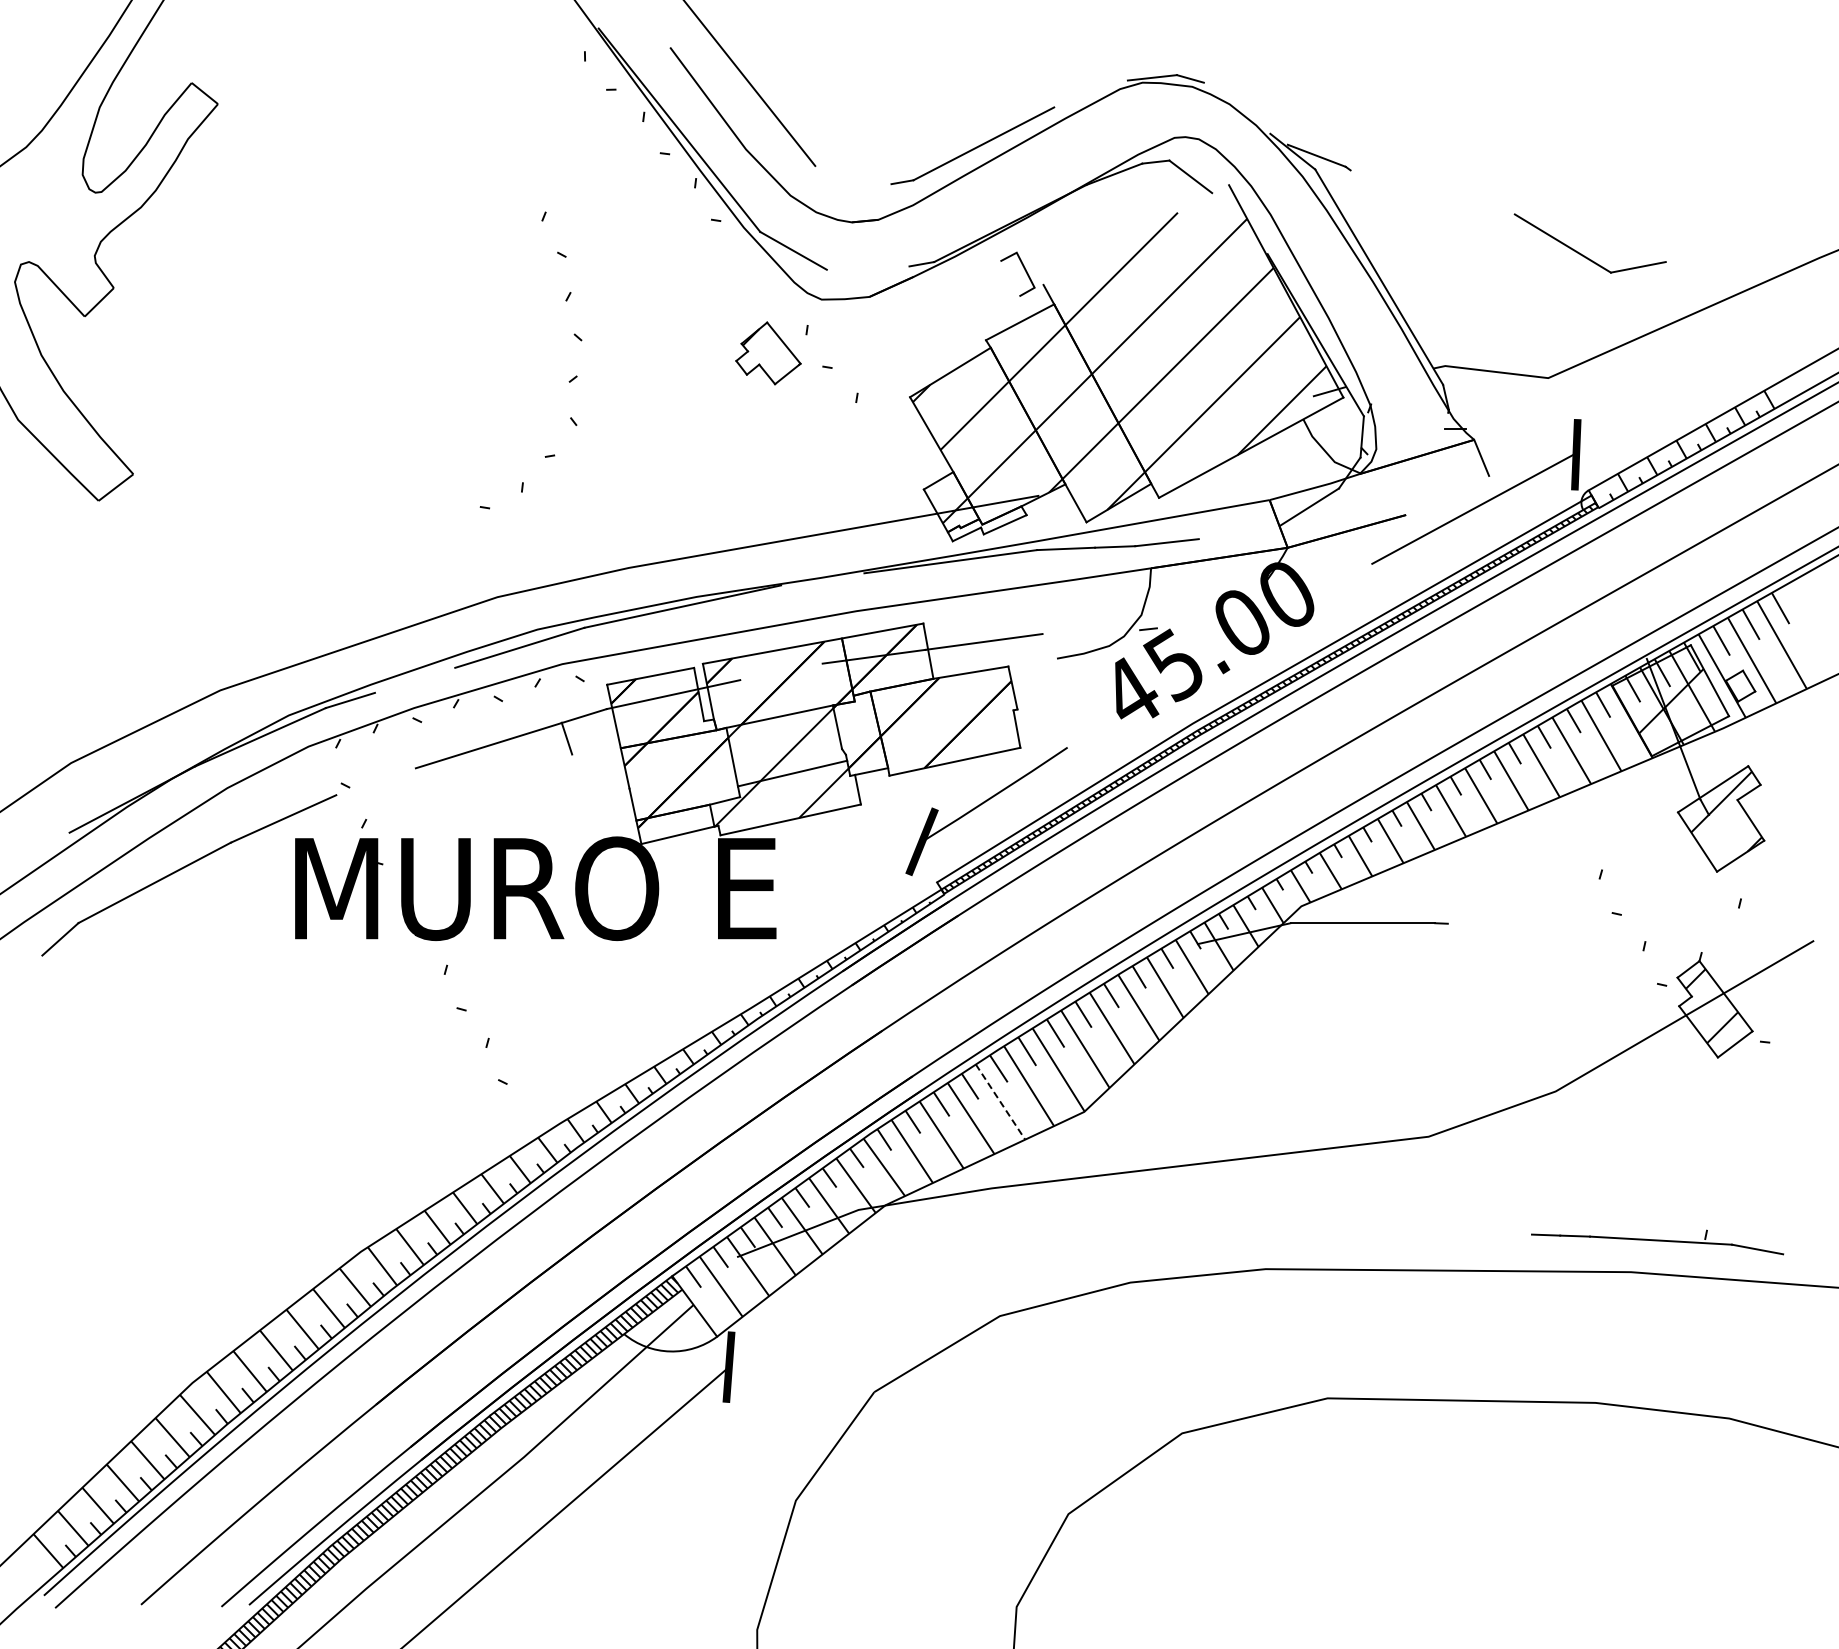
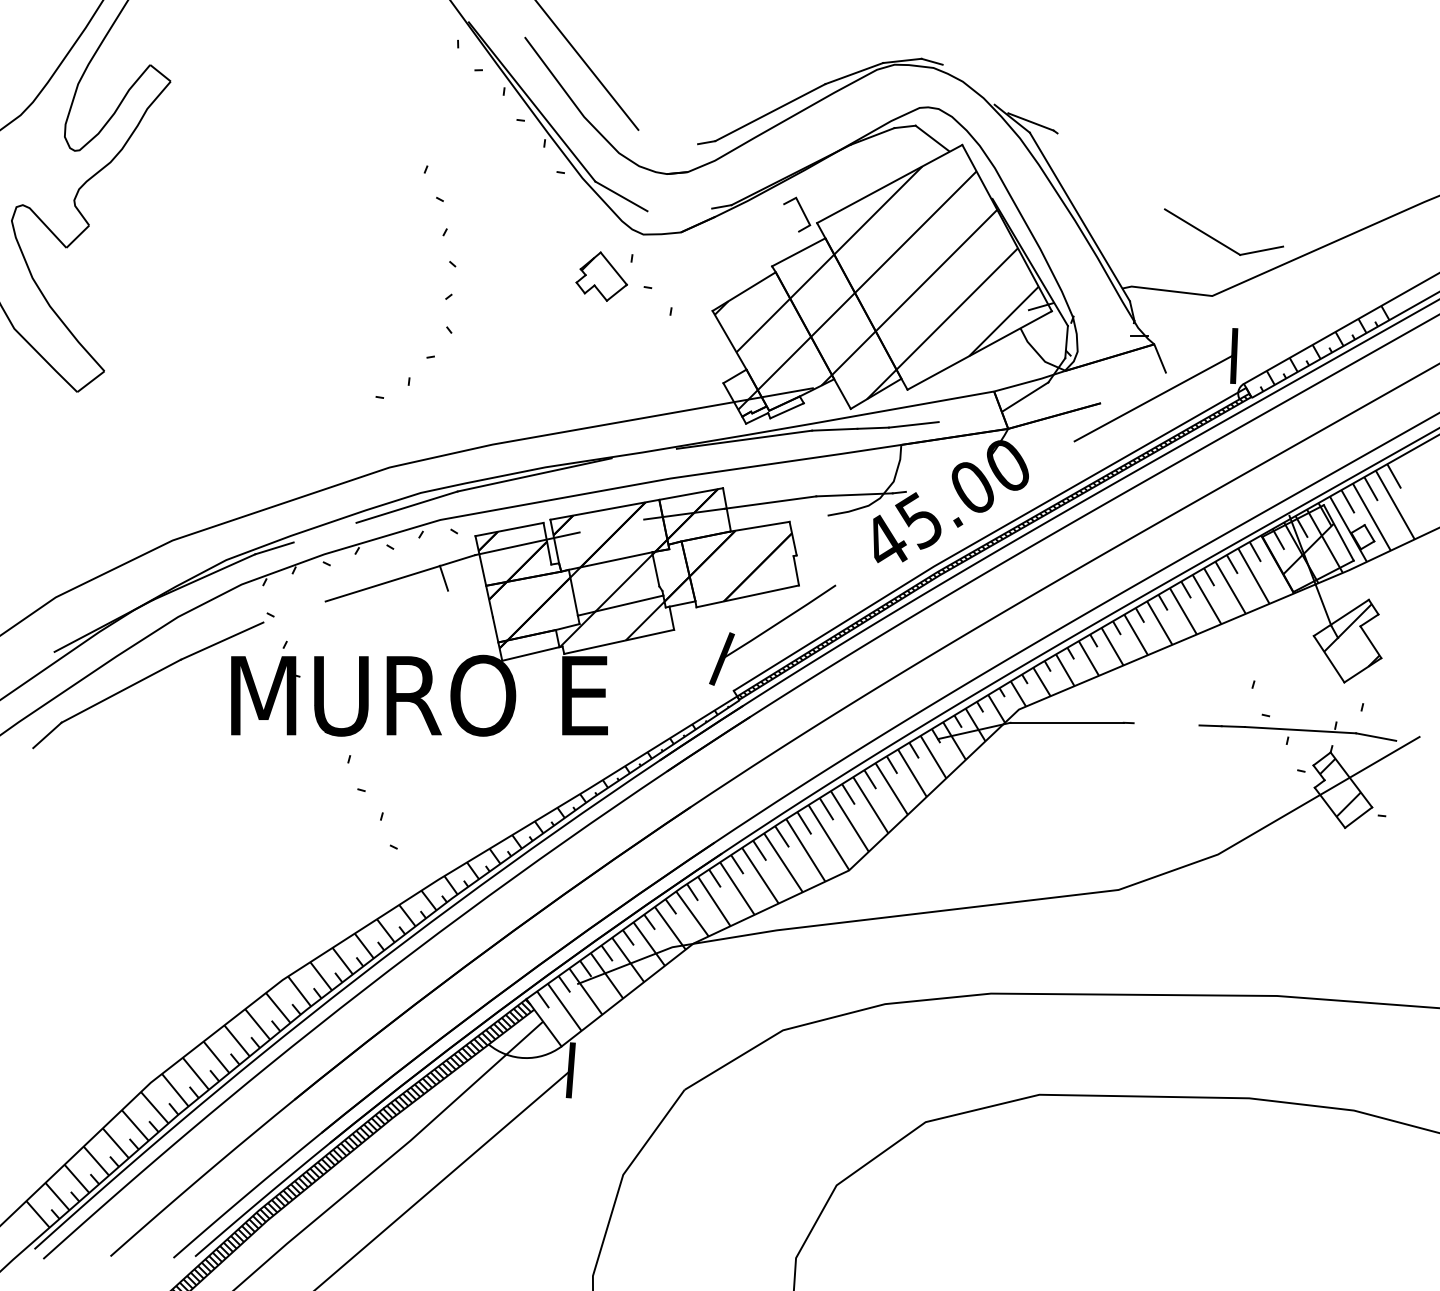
line: (1090, 93) -> (853, 73), added
line: (1136, 234) -> (889, 183), added
part: (1583, 254) -> (1218, 240), moved
line: (1091, 632) -> (854, 495), added
line: (1000, 1102) -> (783, 863), dashed -> solid
part: (1657, 1242) -> (1297, 731), moved

